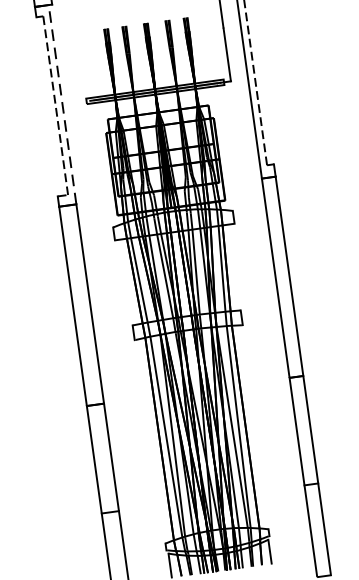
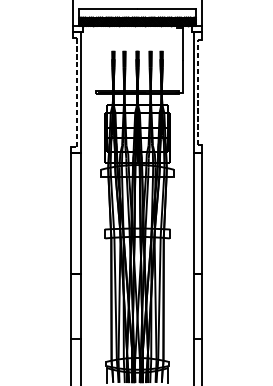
line: (62, 104) -> (81, 92), dashed -> solid

